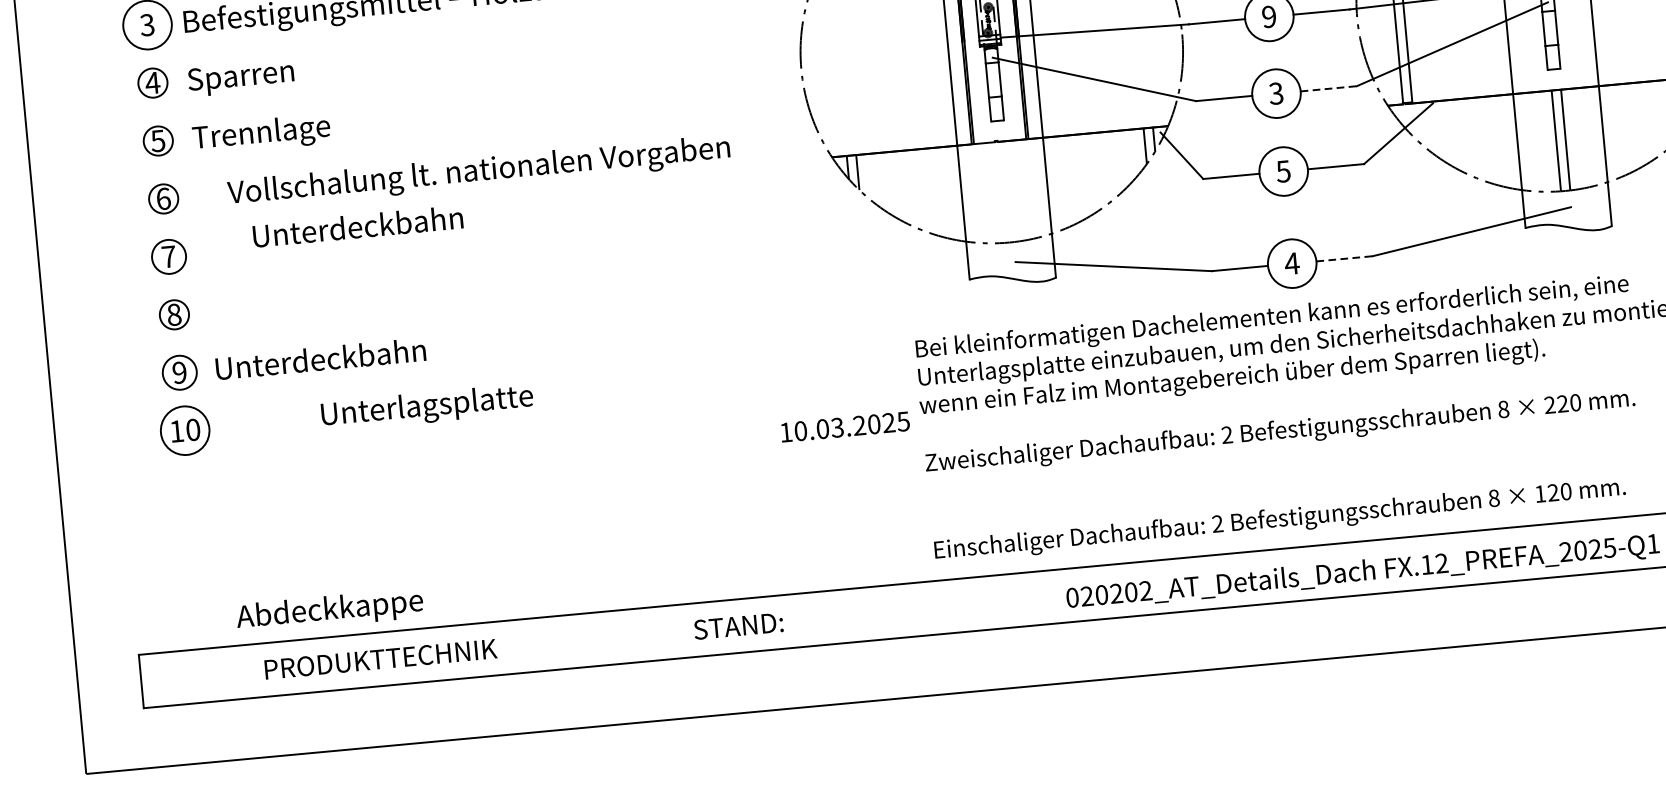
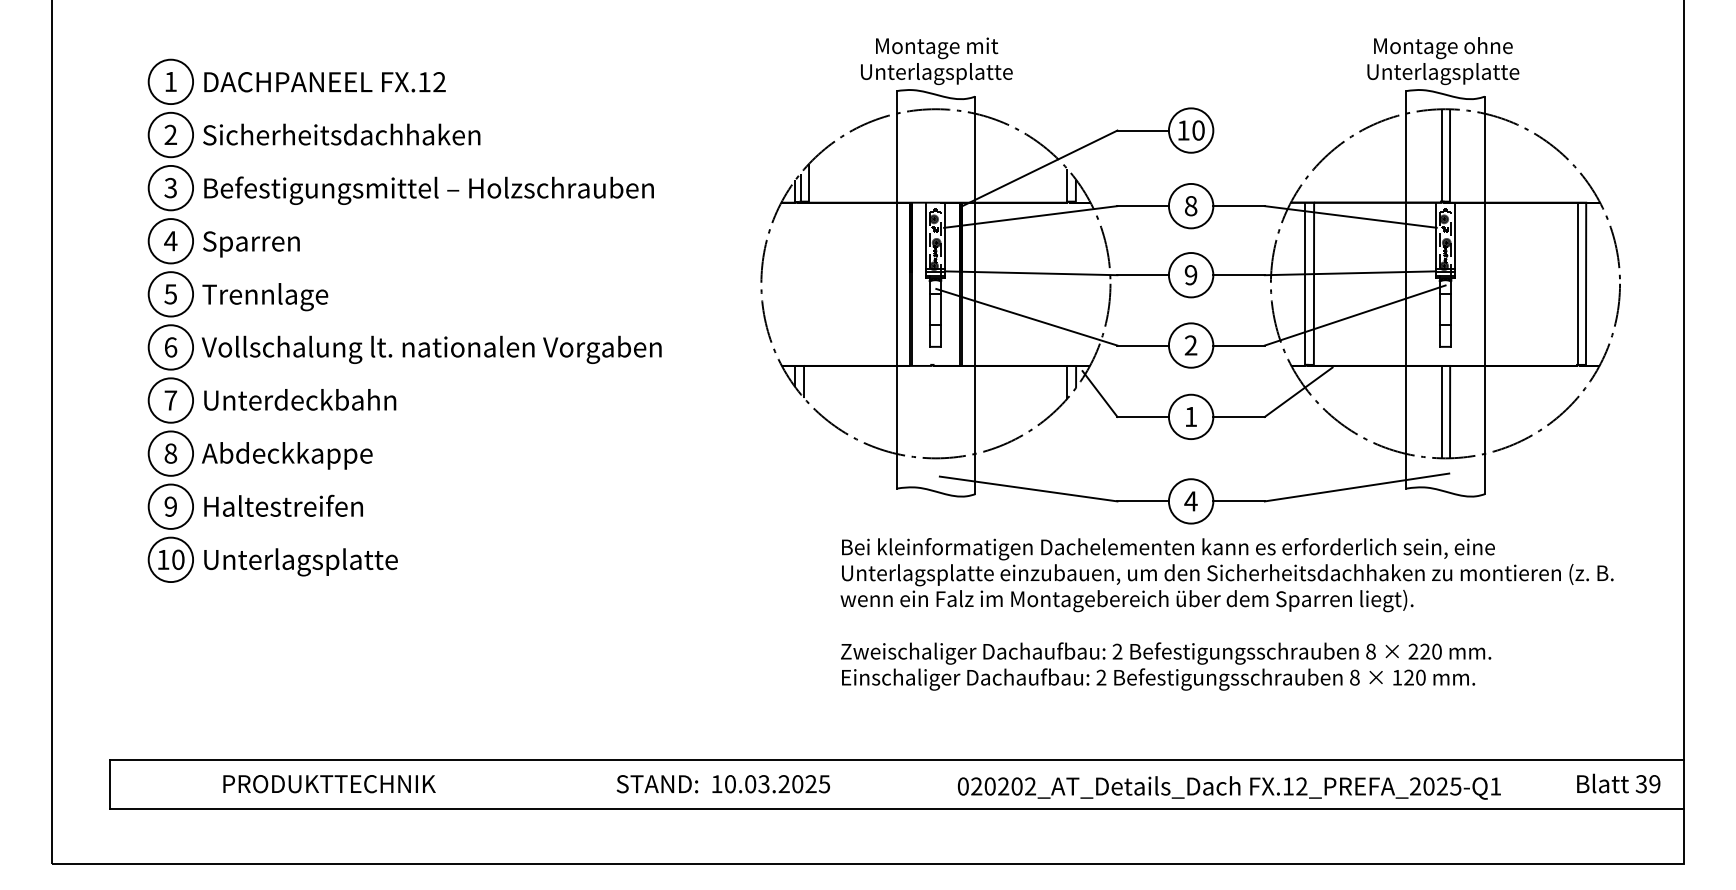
circle: (152, 83) -> (170, 241), size x1.67
line: (1329, 88) -> (1239, 345), dashed -> solid
text: (1275, 93) -> (1190, 345), 3 -> 2
circle: (157, 141) -> (170, 294), size x1.67
text: (478, 172) -> (431, 349), moved
text: (1283, 172) -> (1190, 417), 5 -> 1
circle: (163, 199) -> (170, 347), size x1.67
text: (358, 226) -> (300, 399), moved
circle: (168, 256) -> (170, 400), size x1.43
line: (1345, 258) -> (1239, 501), dashed -> solid
circle: (173, 314) -> (170, 453), size x1.67
text: (321, 358) -> (300, 505), Unterdeckbahn -> Haltestreifen
circle: (179, 372) -> (170, 506), size x1.43
text: (426, 407) -> (300, 562), moved
text: (844, 427) -> (770, 784), moved
text: (1280, 520) -> (1158, 679), moved
text: (330, 610) -> (287, 455), moved

